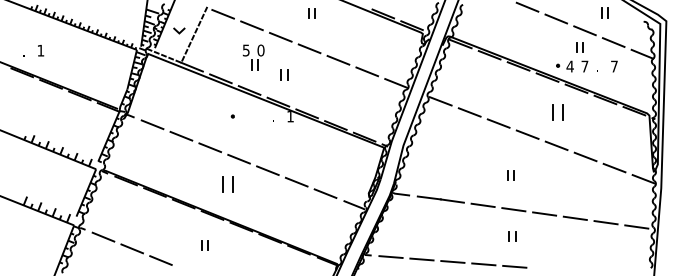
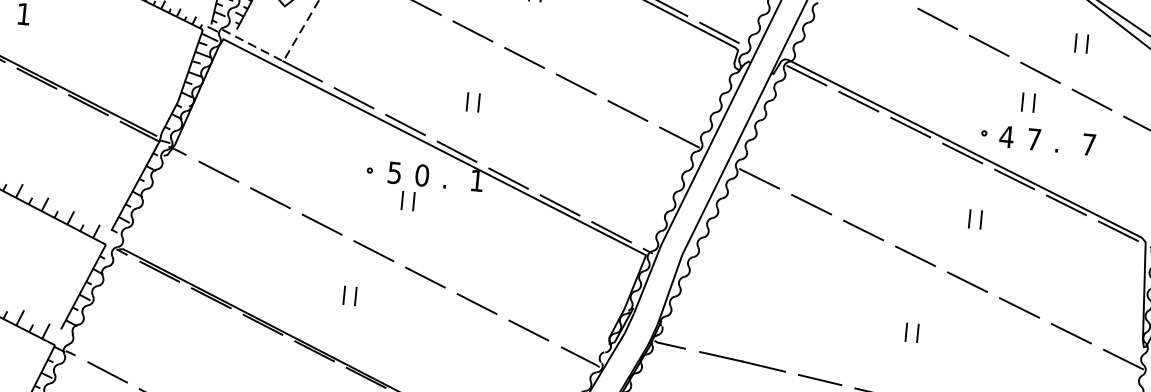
part: (253, 57) -> (406, 187), moved
part: (557, 111) -> (975, 218), size x0.62
part: (510, 175) -> (911, 332), moved
part: (228, 184) -> (349, 296), size x0.62

